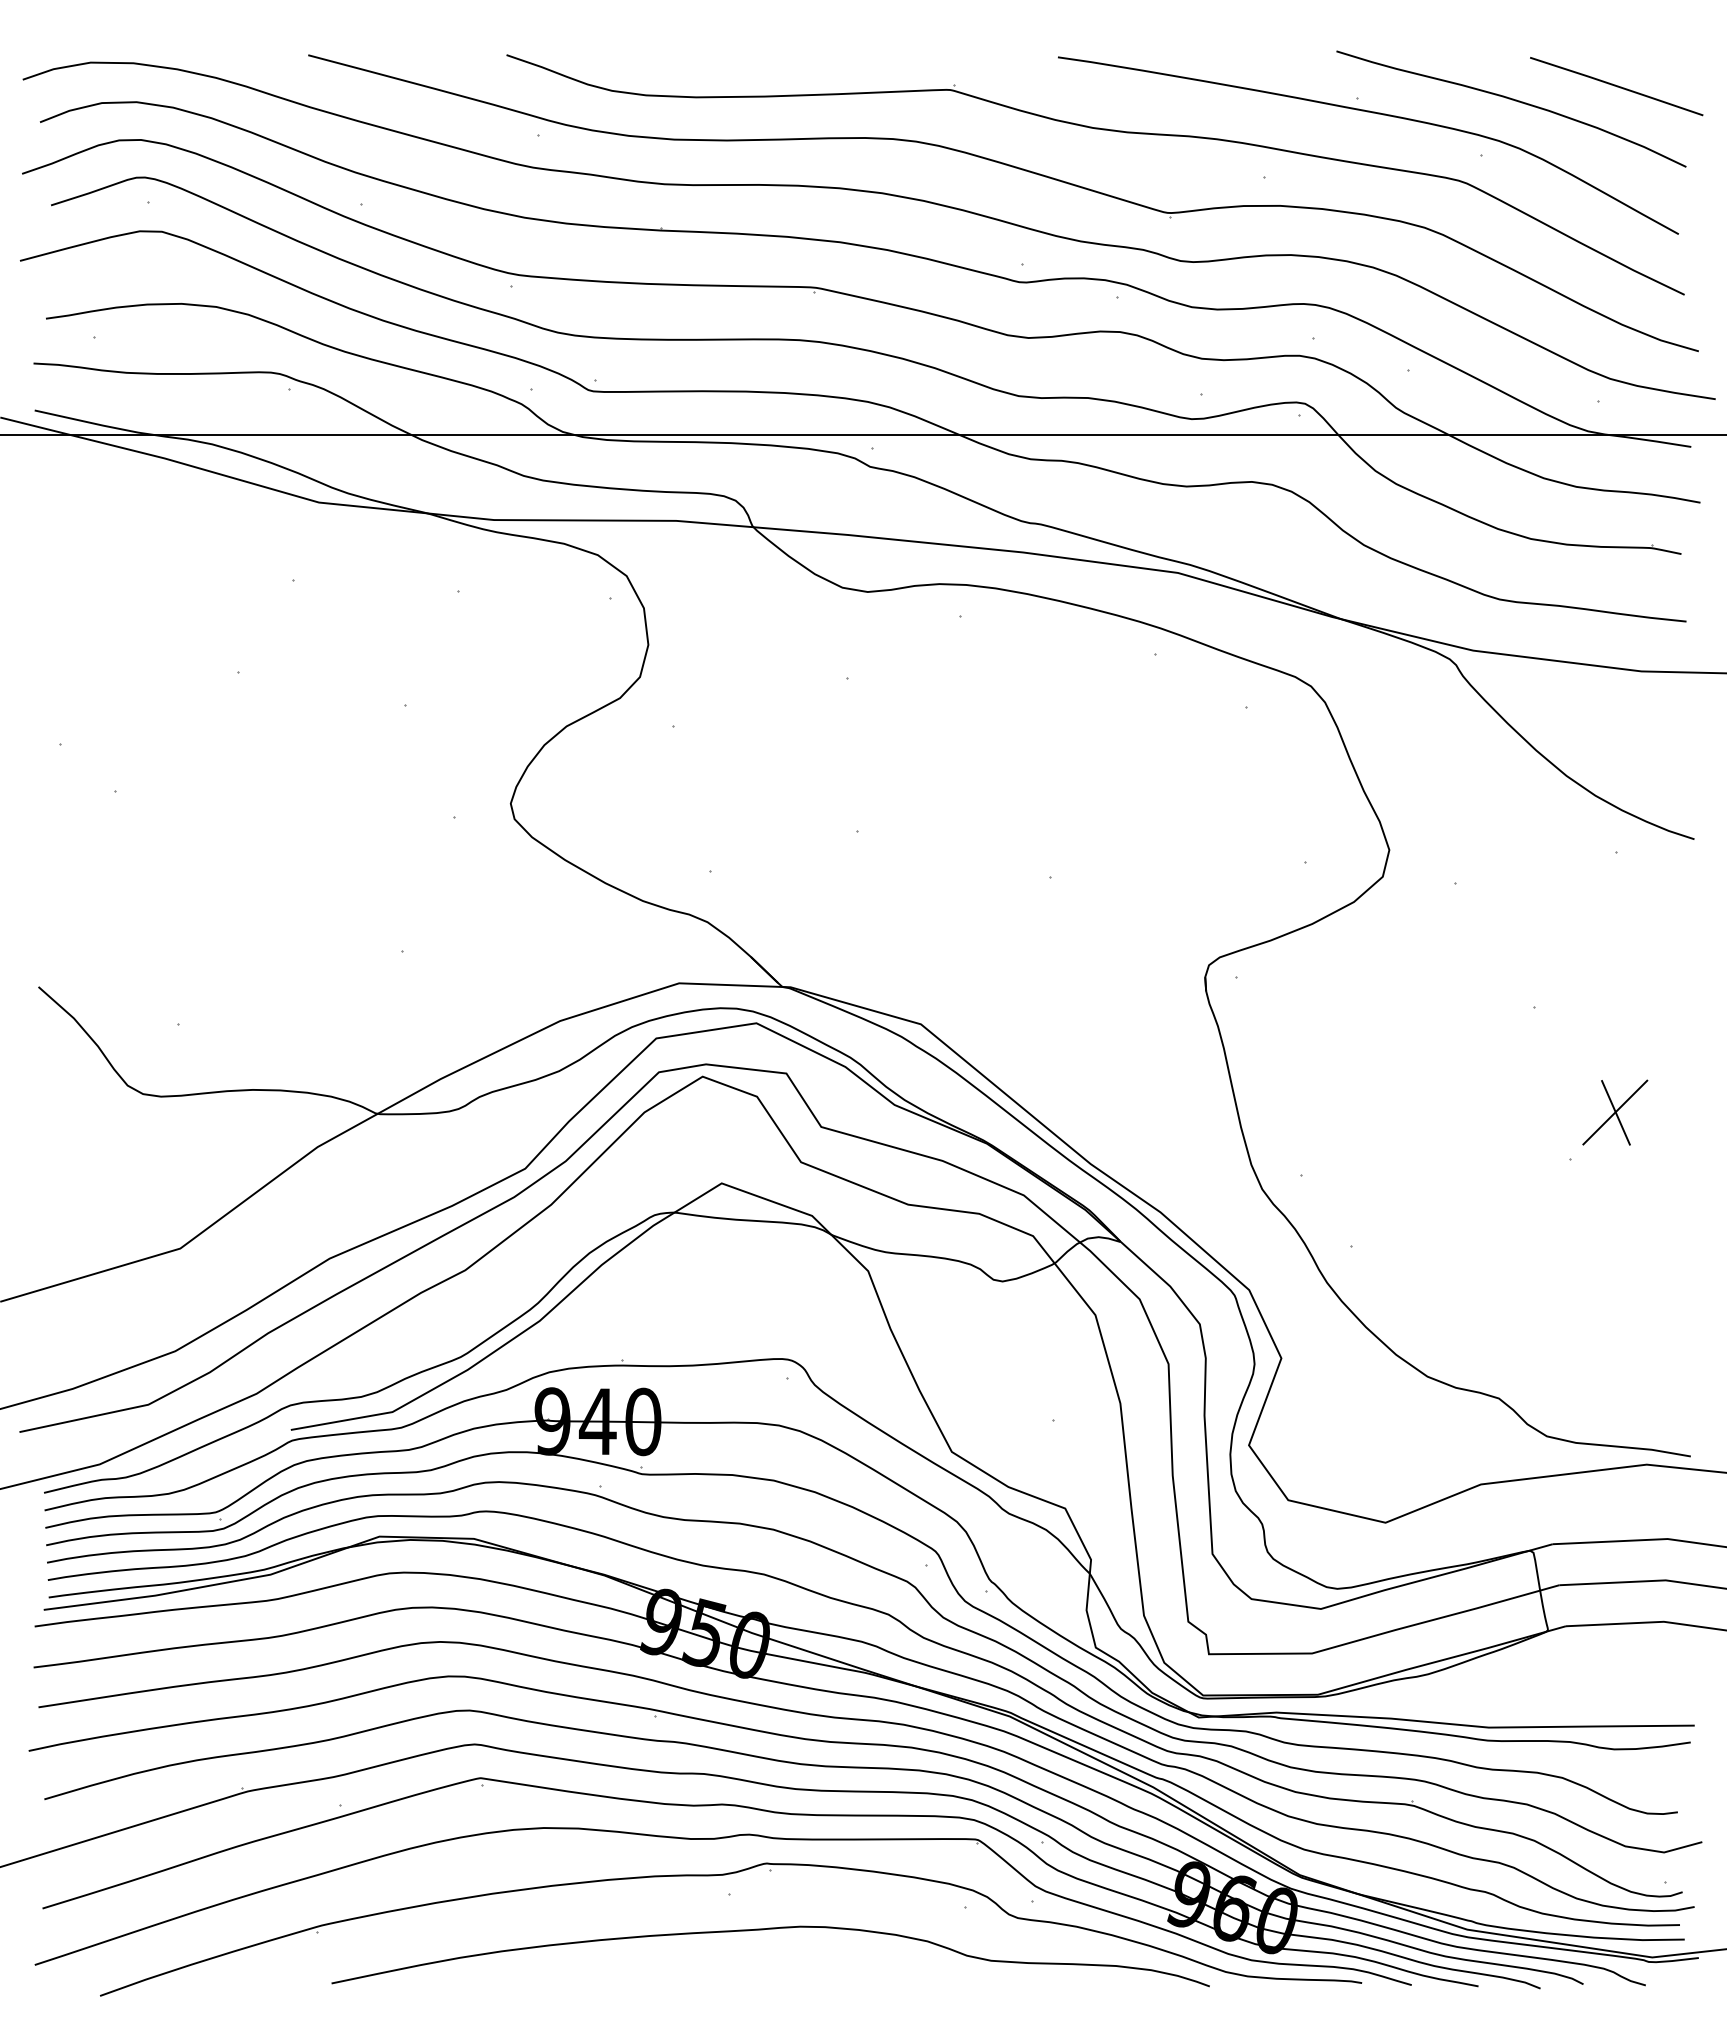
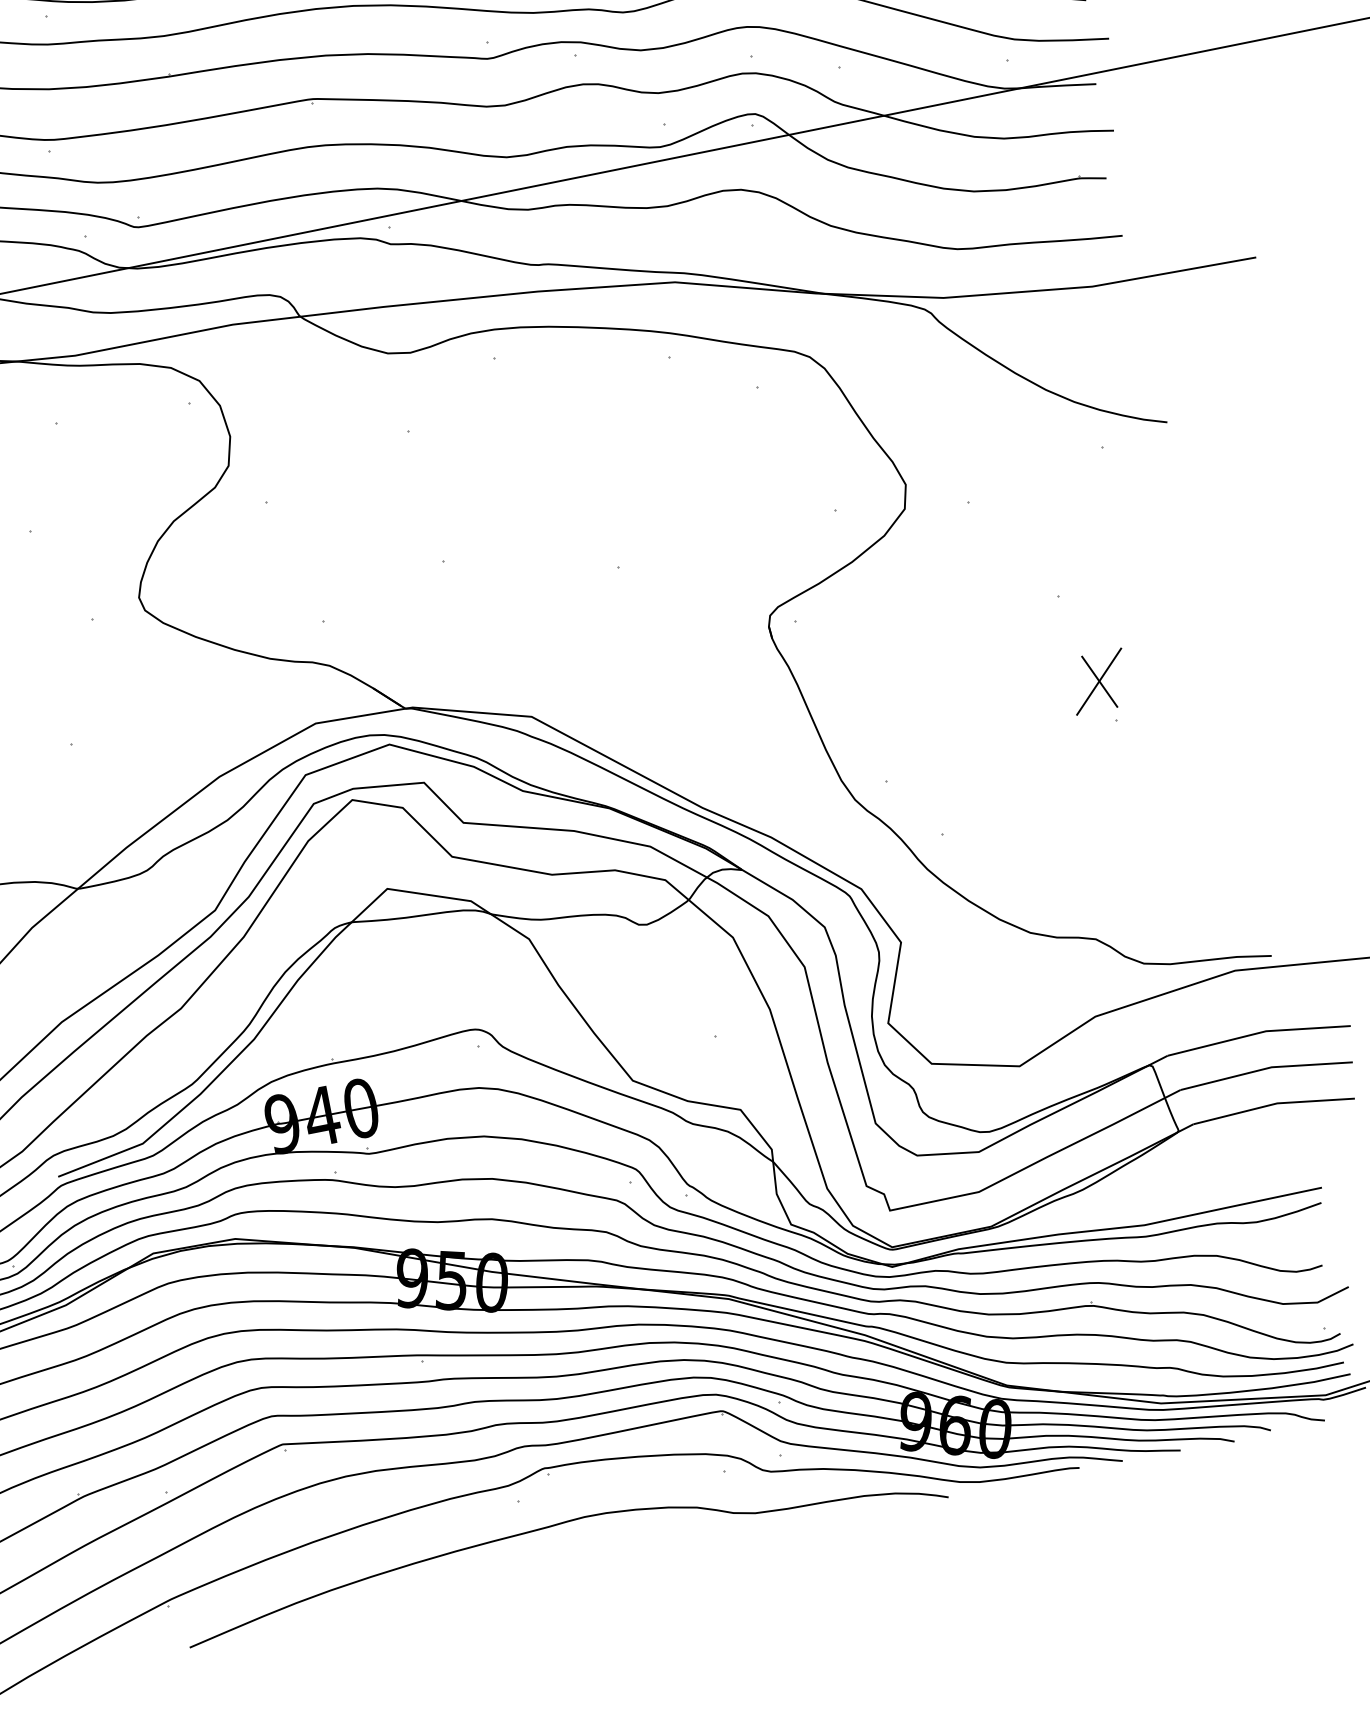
part: (1615, 1112) -> (1099, 681), moved

